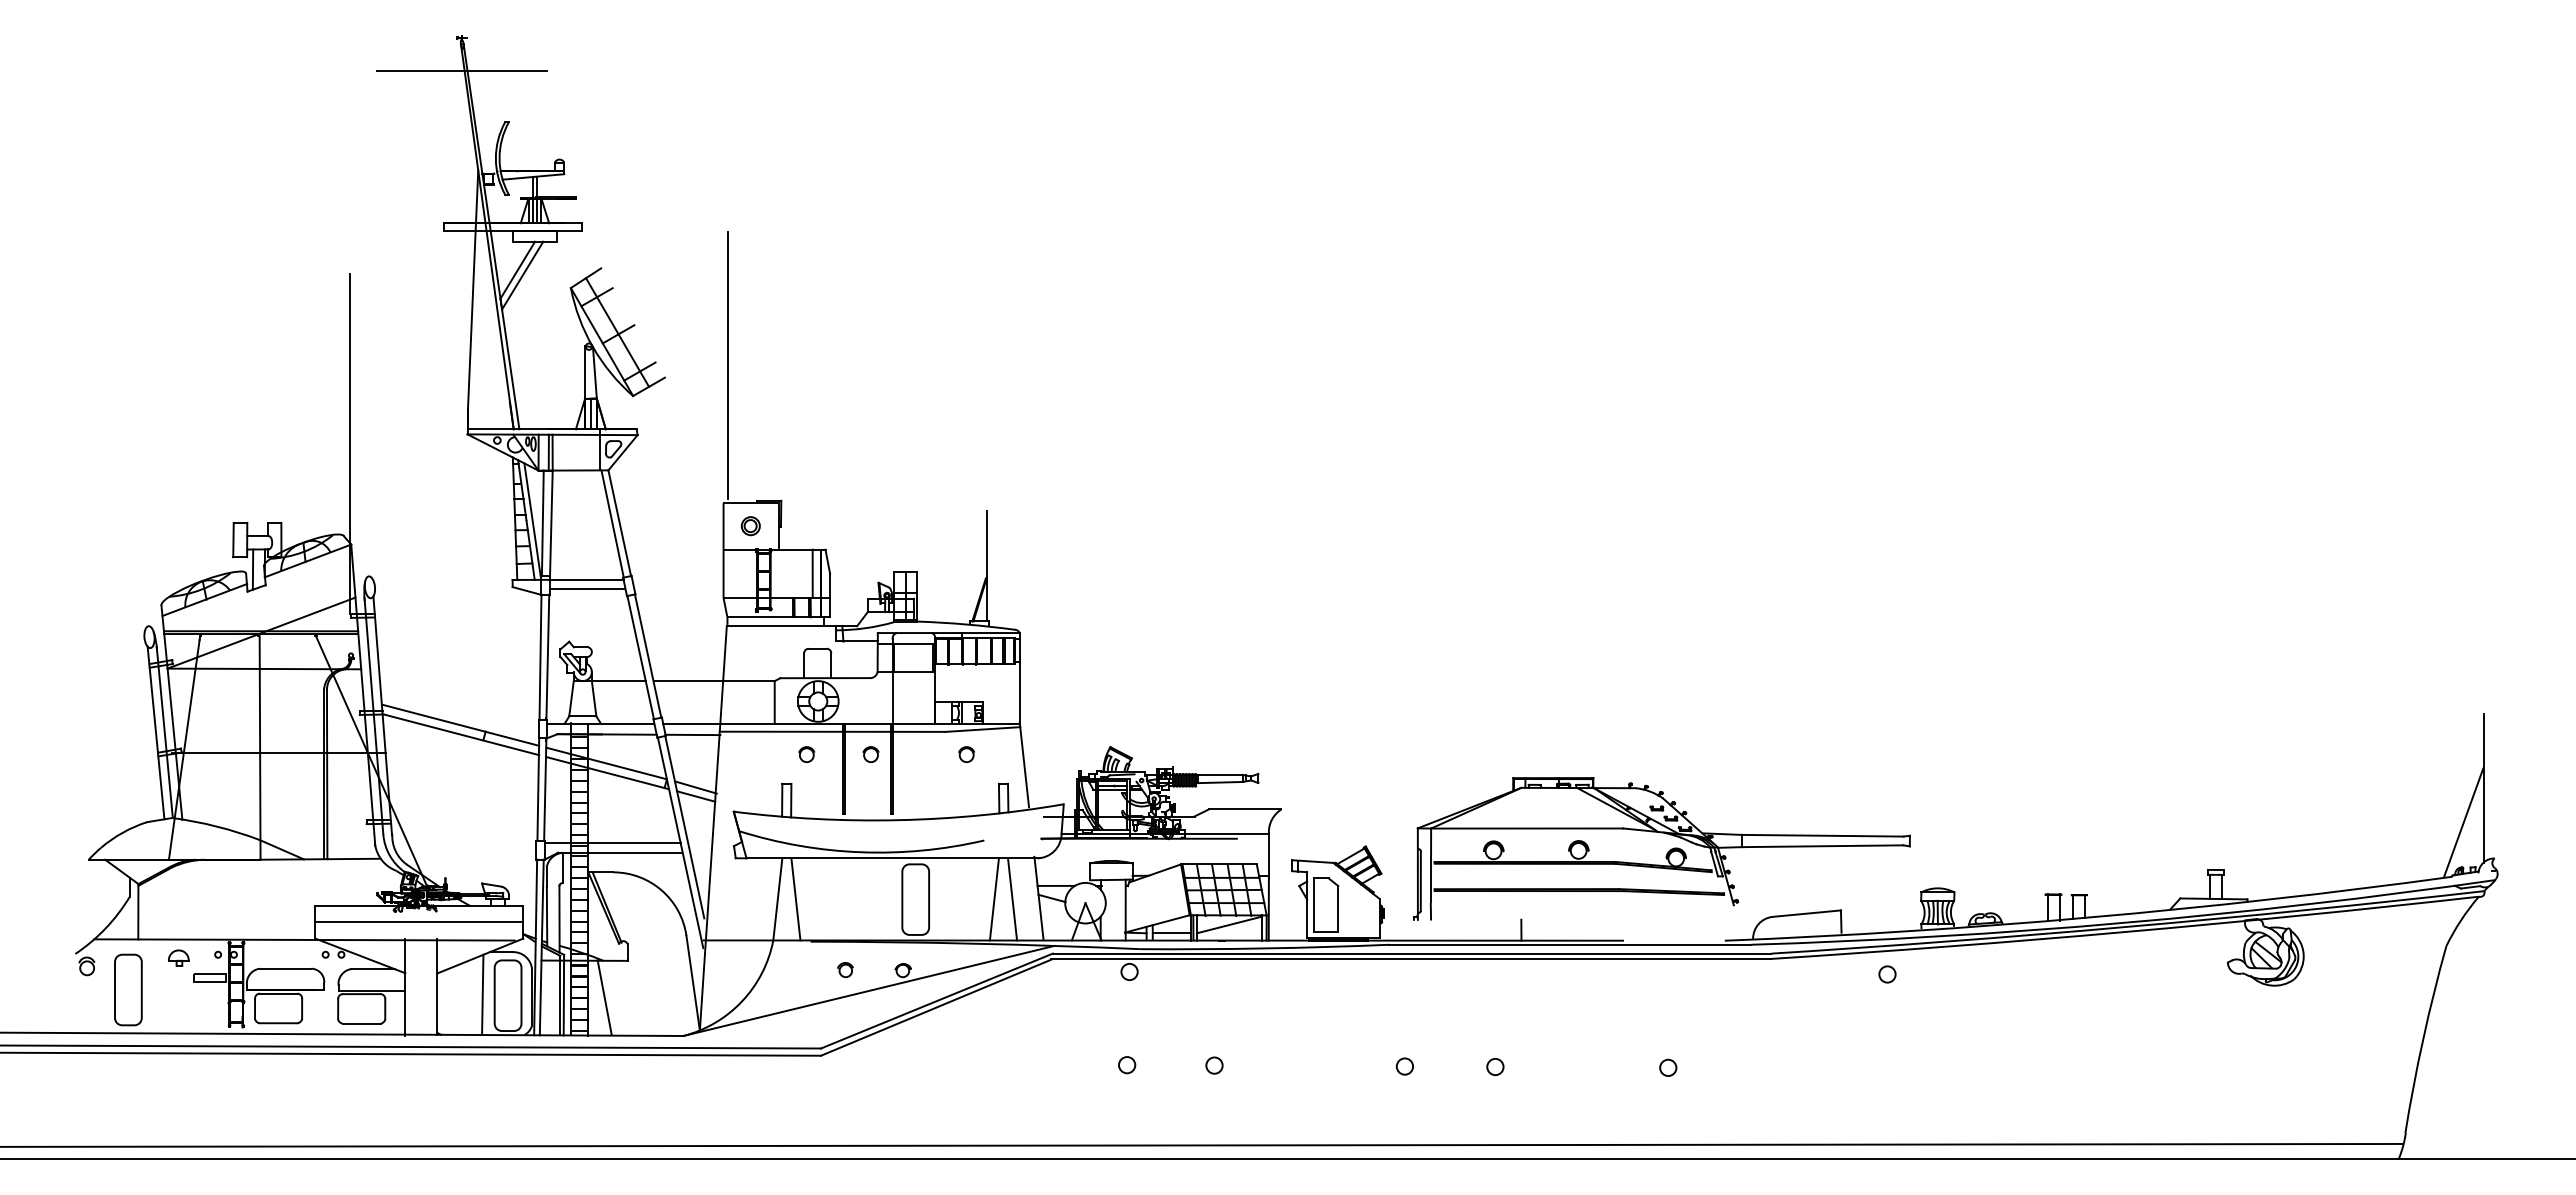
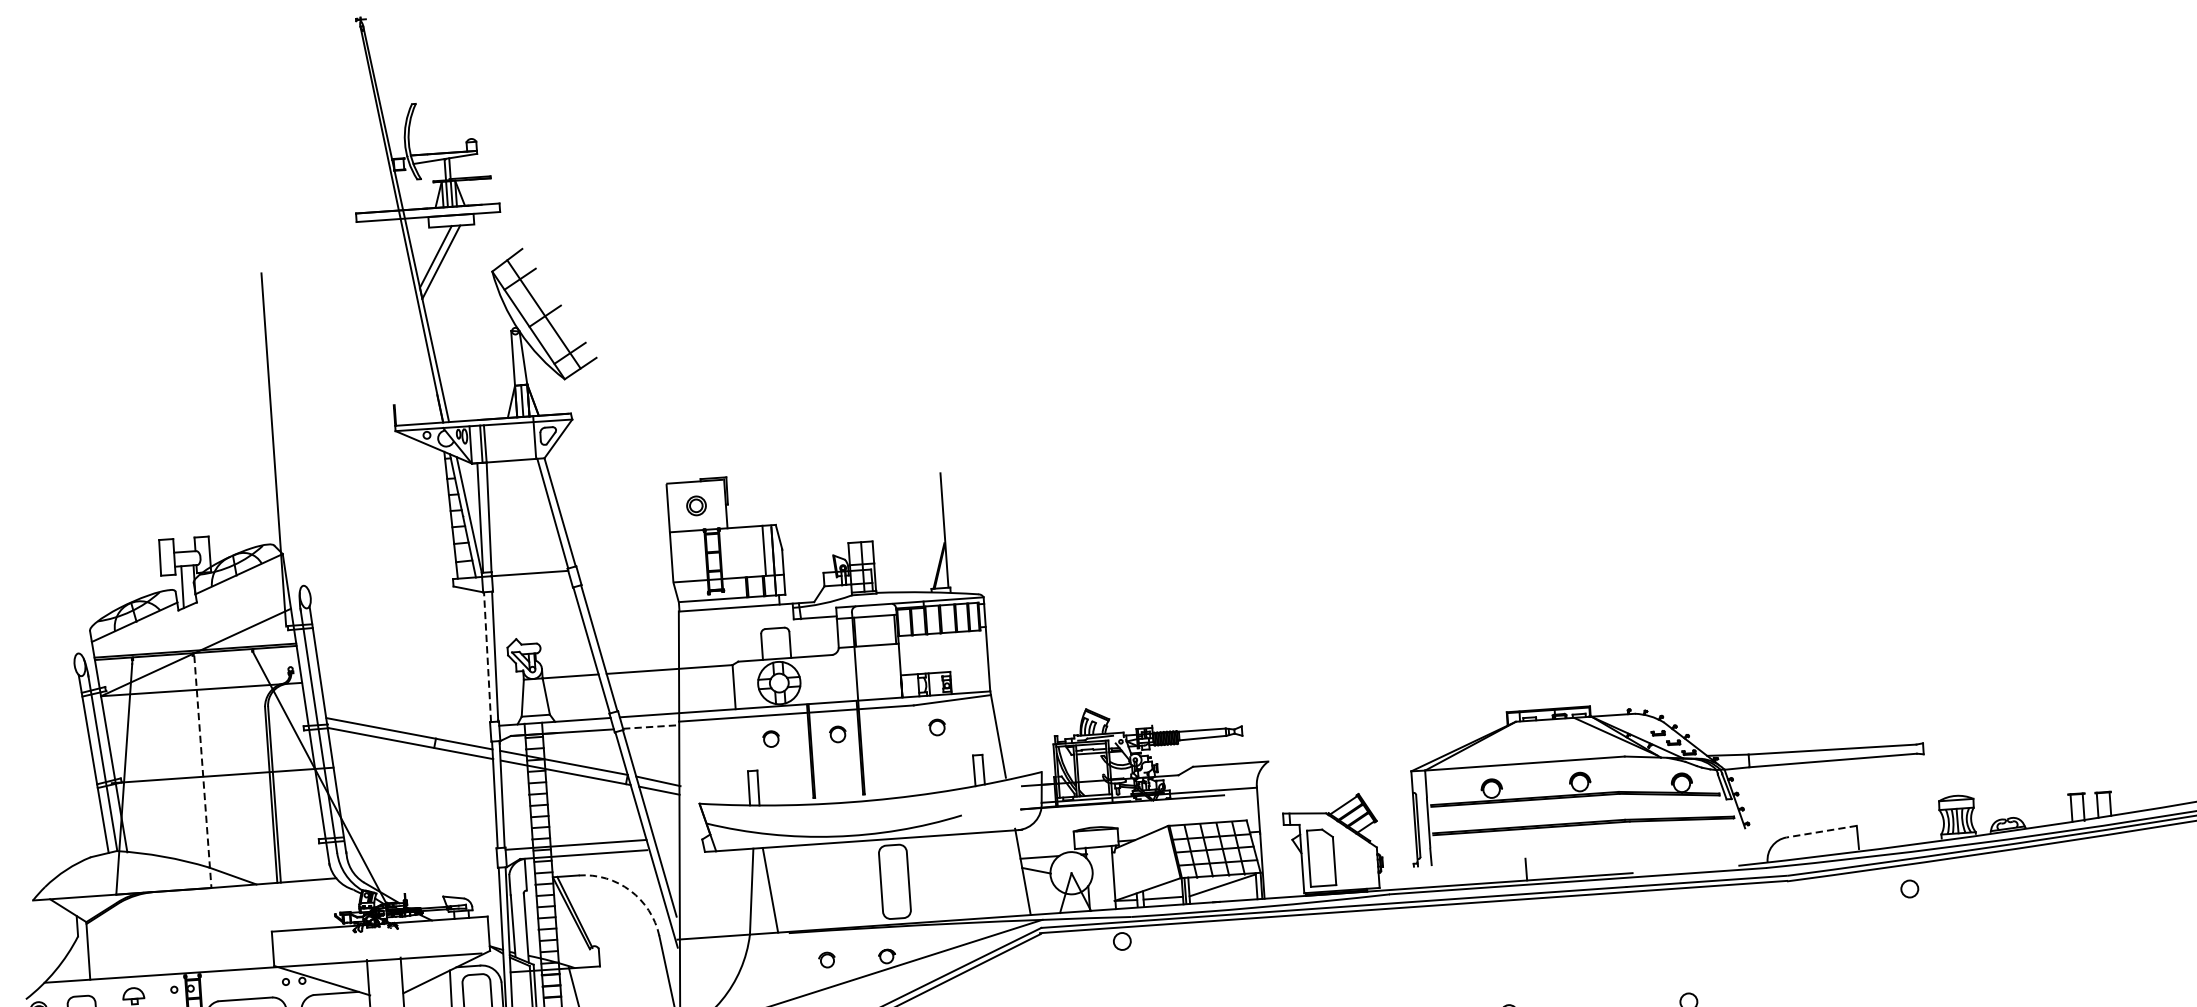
line: (461, 71) -> (362, 54), removed
line: (472, 289) -> (390, 280), removed
line: (728, 364) -> (661, 339), removed
line: (587, 588) -> (531, 582), removed
line: (540, 656) -> (487, 656), solid -> dashed
line: (693, 734) -> (652, 726), solid -> dashed
line: (260, 747) -> (203, 771), solid -> dashed
arc: (661, 890) -> (630, 890), solid -> dashed
line: (993, 899) -> (975, 876), removed
line: (1012, 899) -> (995, 874), removed
line: (1806, 913) -> (1821, 831), solid -> dashed
line: (419, 922) -> (381, 941), removed

